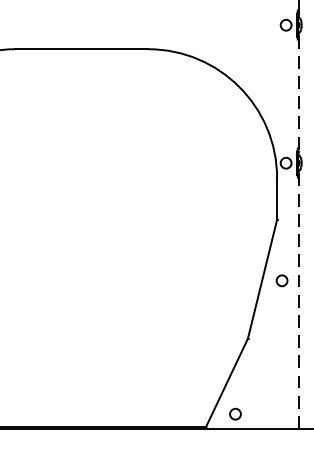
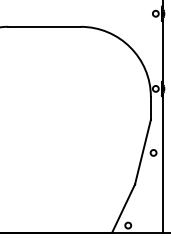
line: (298, 94) -> (162, 51), dashed -> solid
line: (298, 302) -> (162, 164), dashed -> solid

